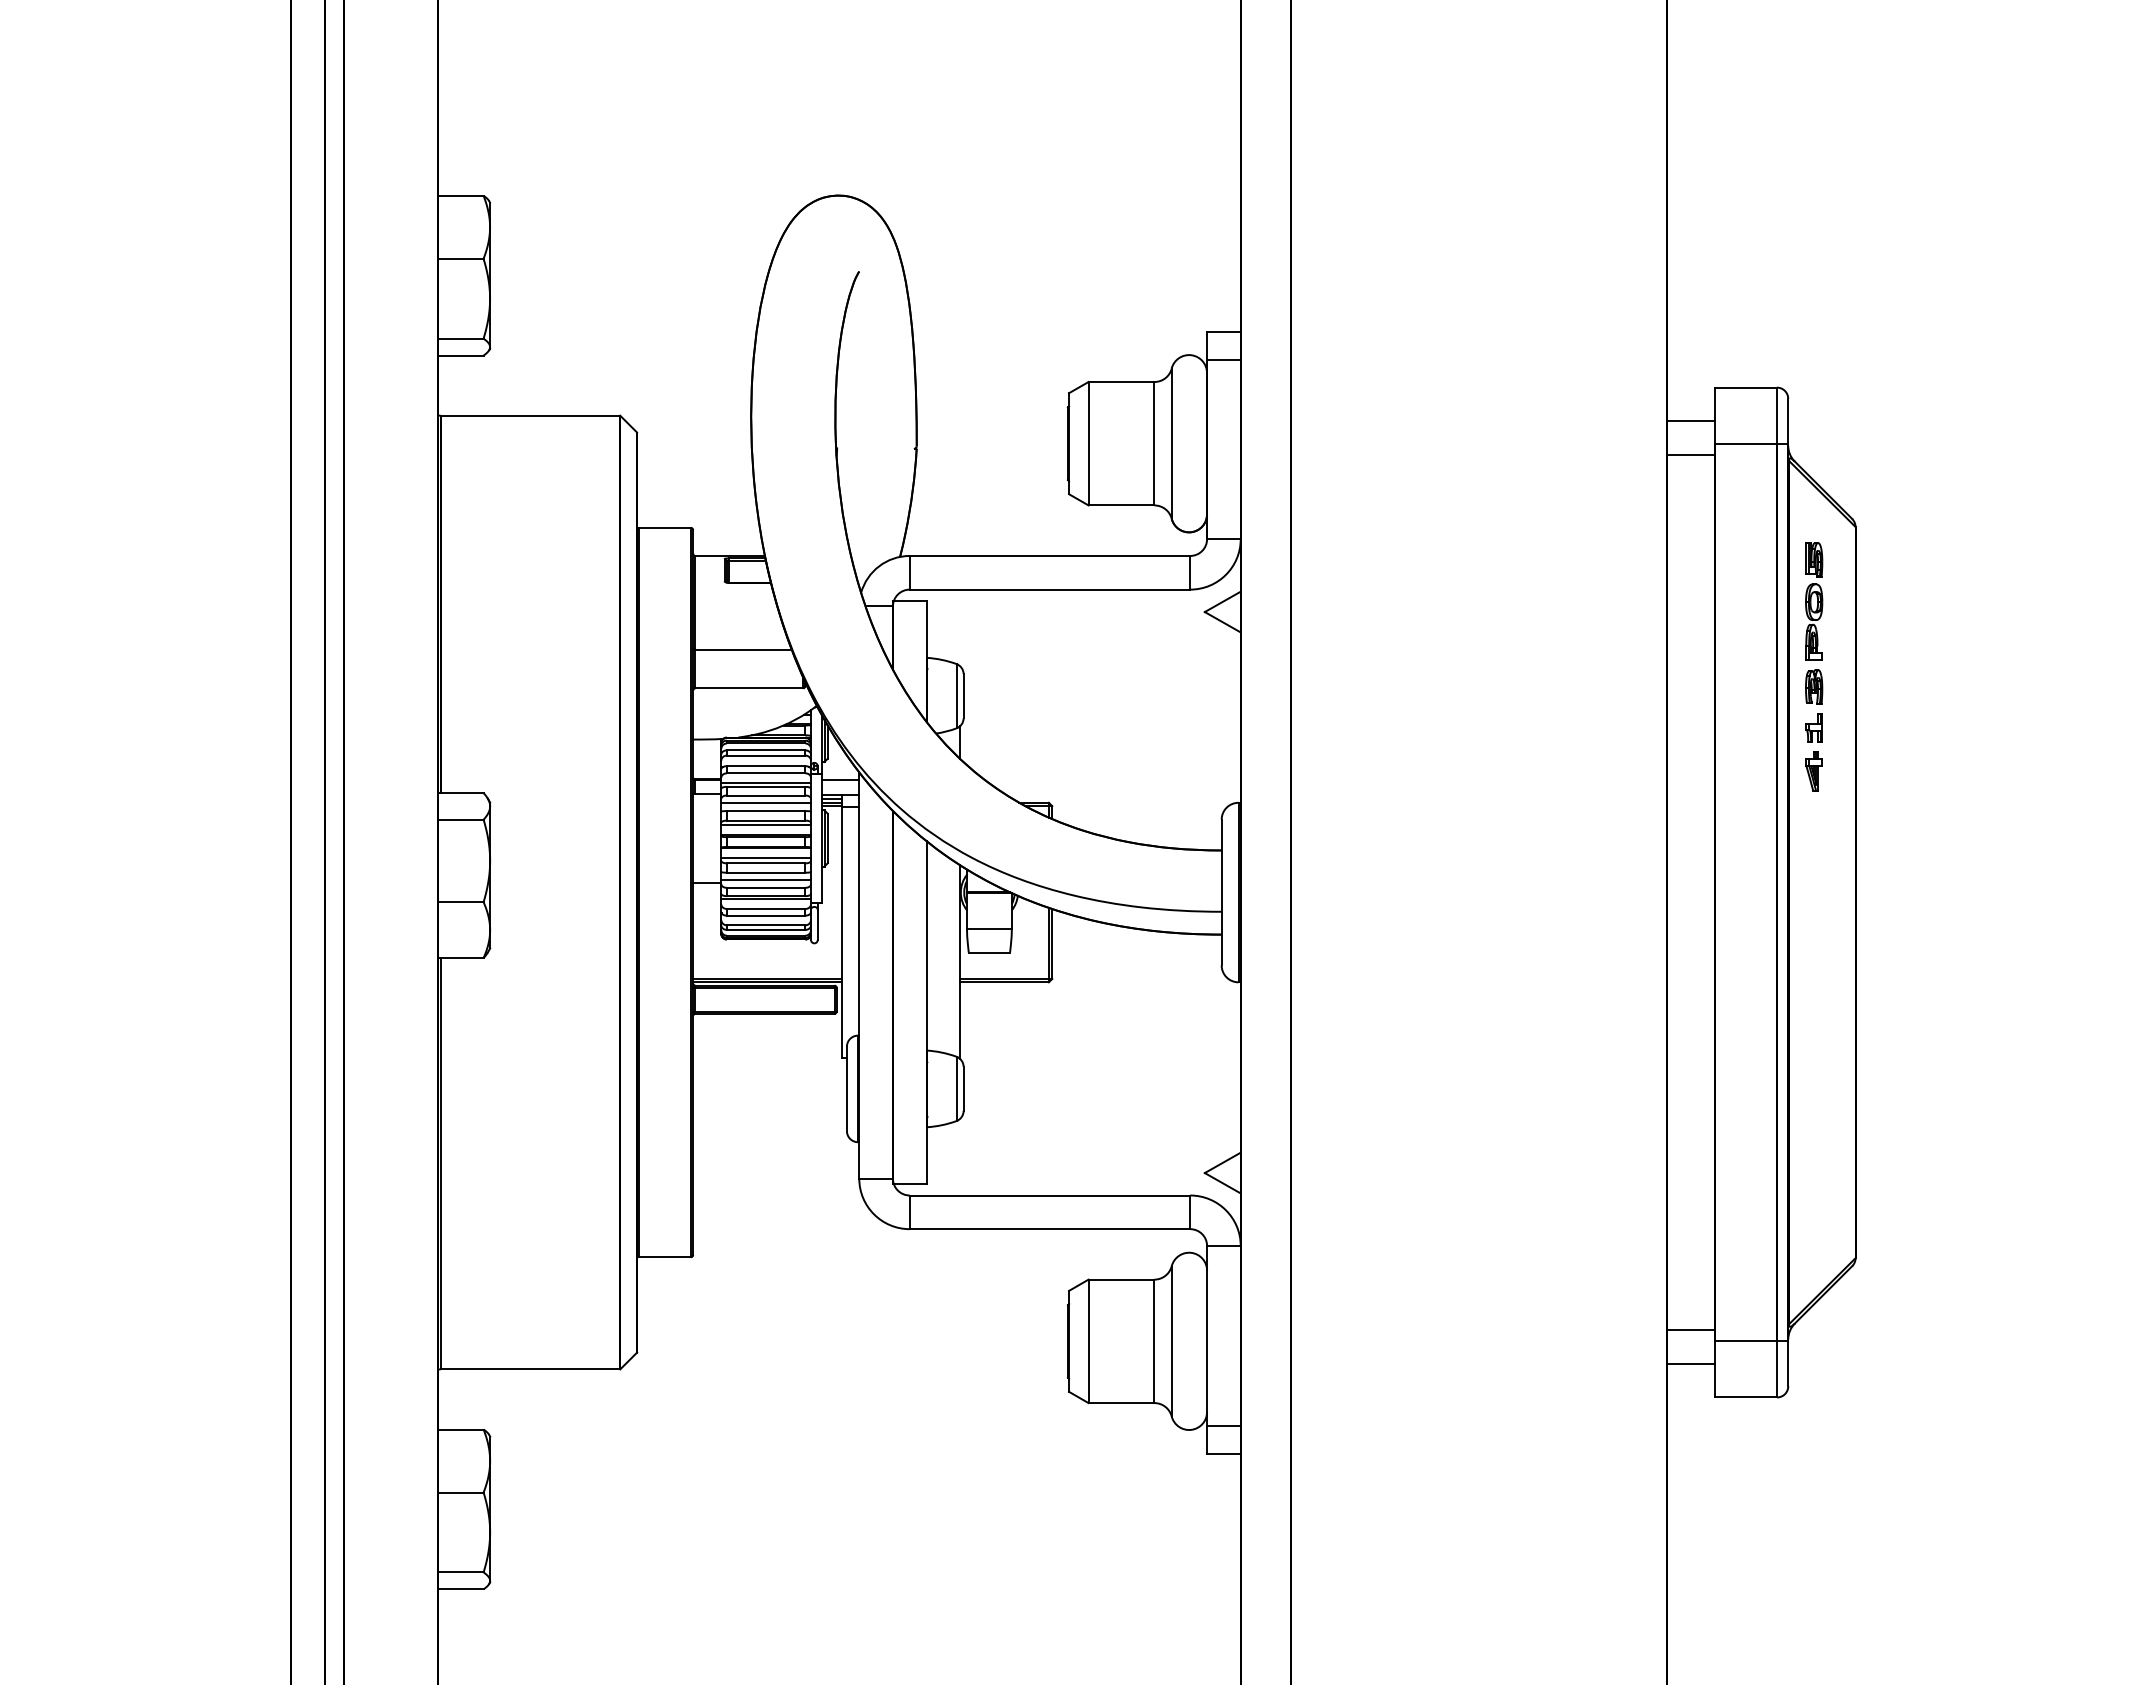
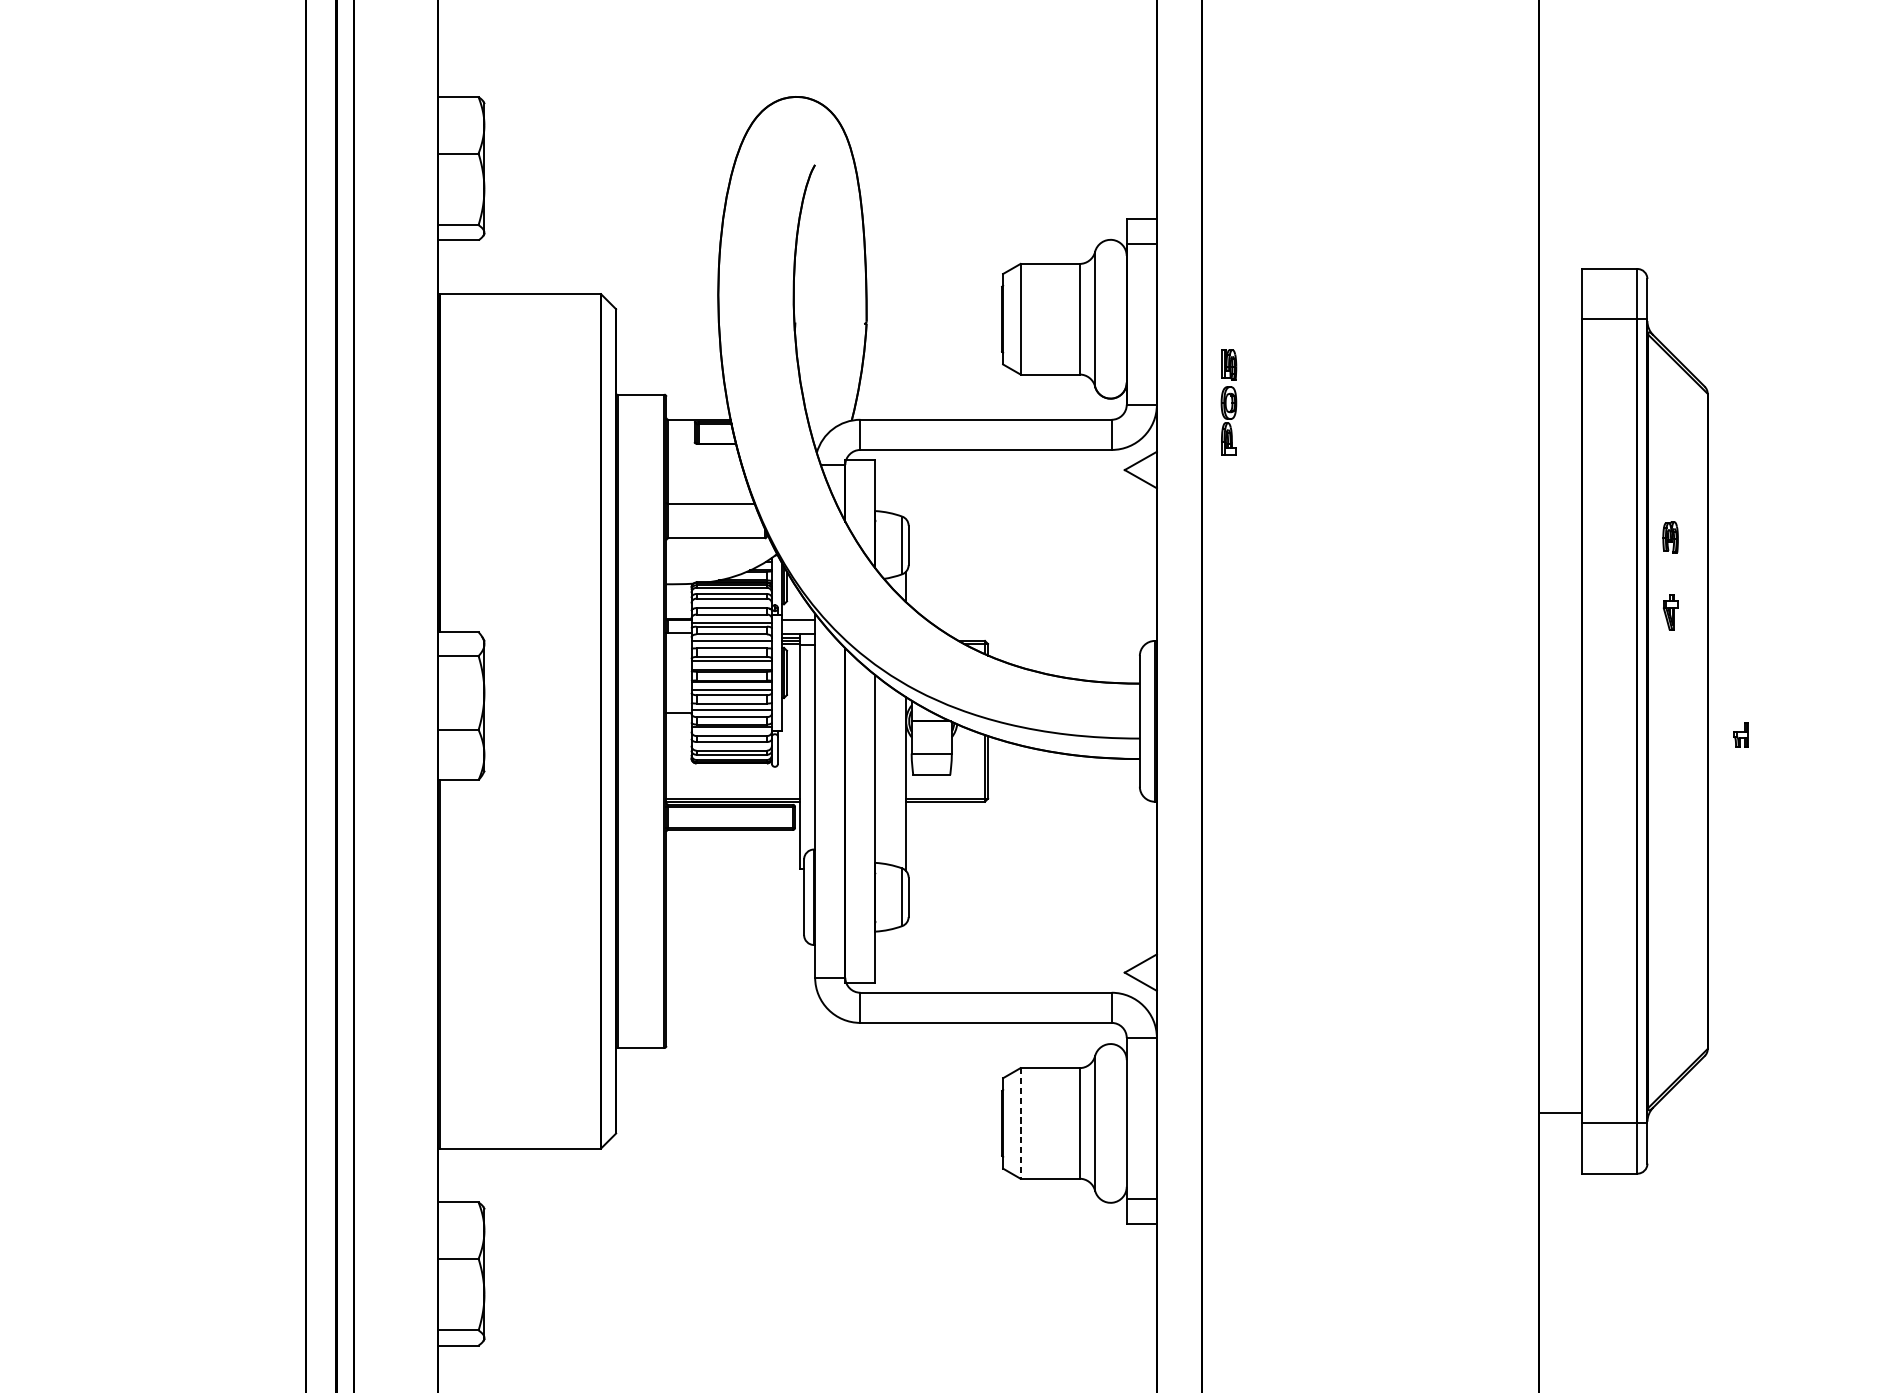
line: (1691, 421) -> (1560, 299), removed
line: (1691, 454) -> (1560, 328), removed
part: (1814, 601) -> (1229, 402), moved
part: (1813, 727) -> (1740, 734), moved
line: (1088, 1341) -> (1020, 1123), solid -> dashed
line: (1691, 1363) -> (1560, 1143), removed

